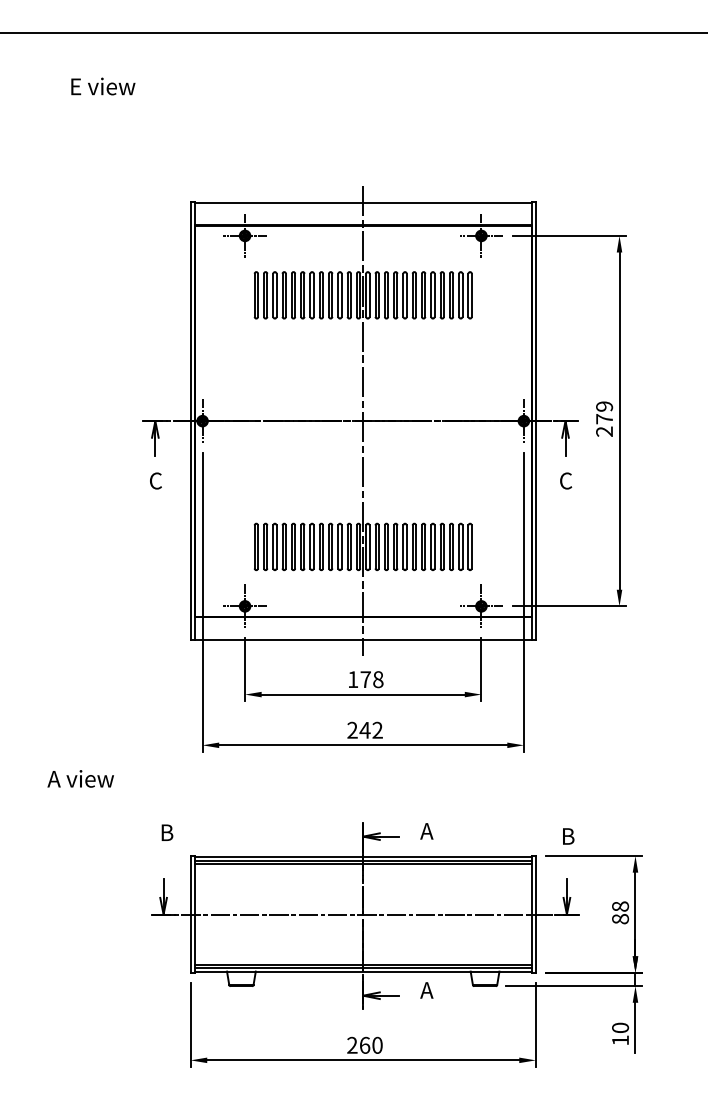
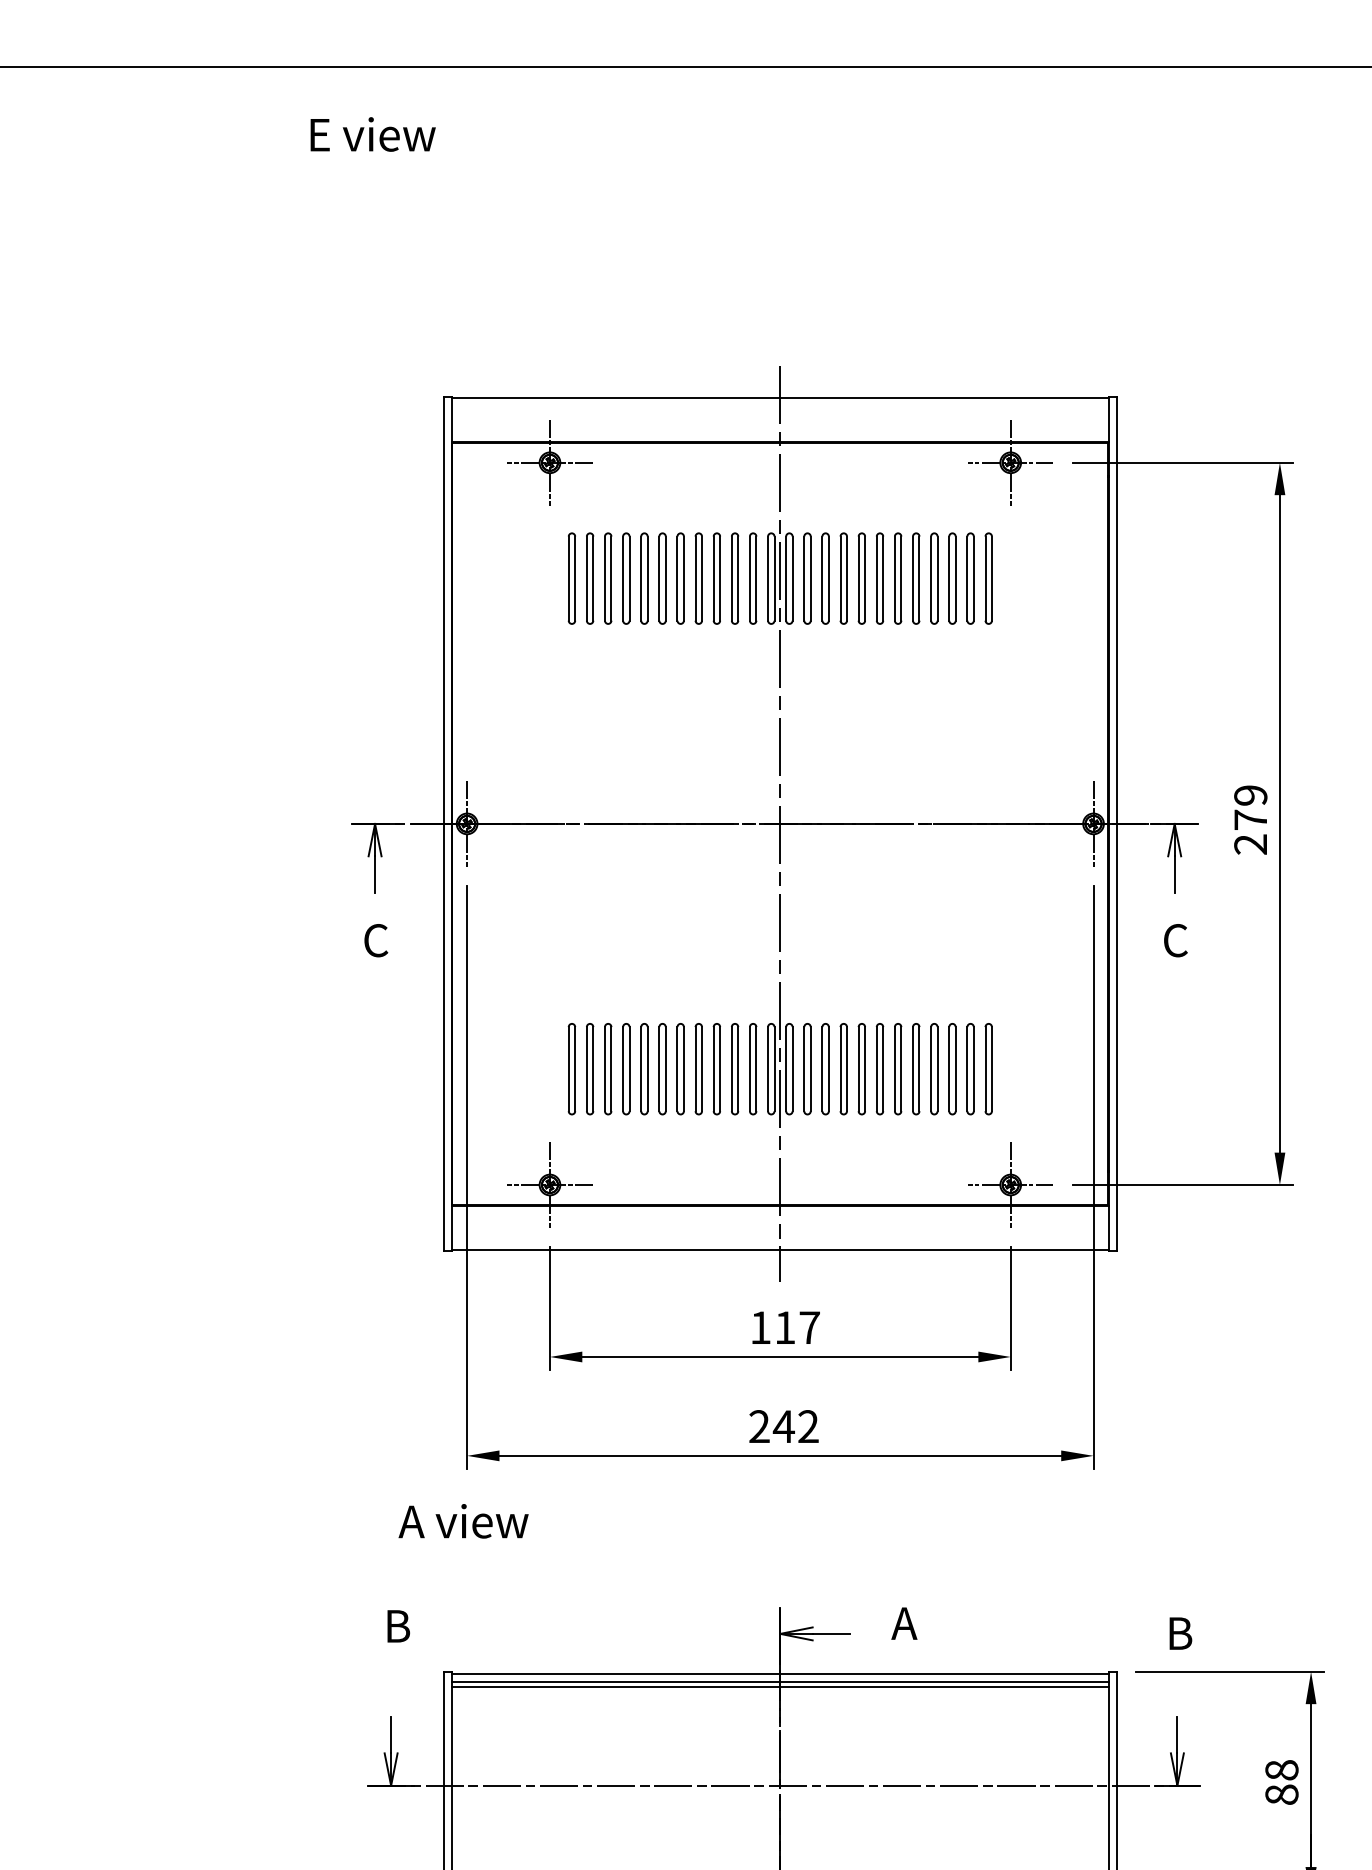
text: (103, 86) -> (373, 134), moved
text: (371, 679) -> (796, 1327), 178 -> 117
text: (80, 778) -> (463, 1520), moved

